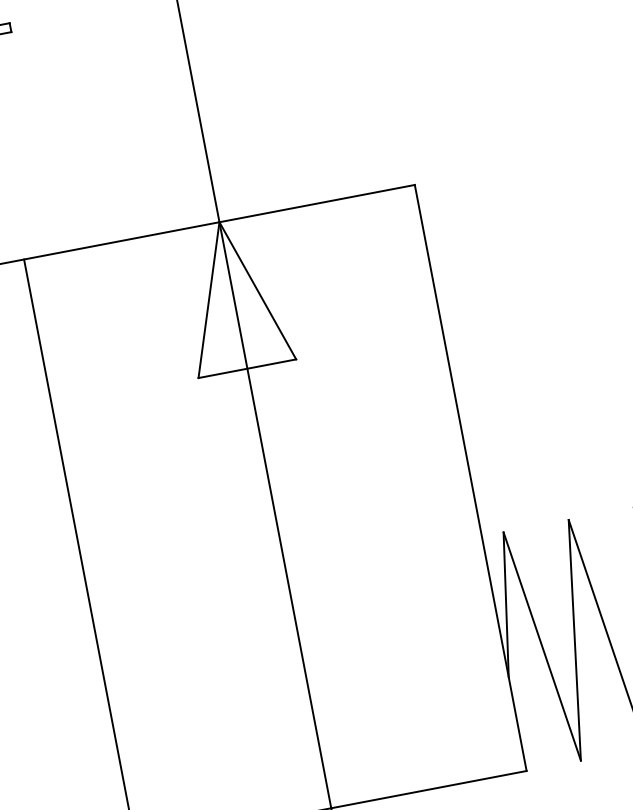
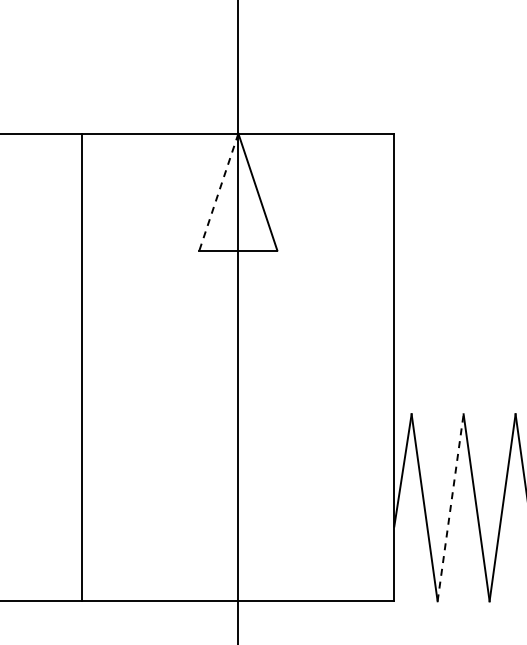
line: (208, 300) -> (218, 192), solid -> dashed
line: (574, 639) -> (450, 507), solid -> dashed

